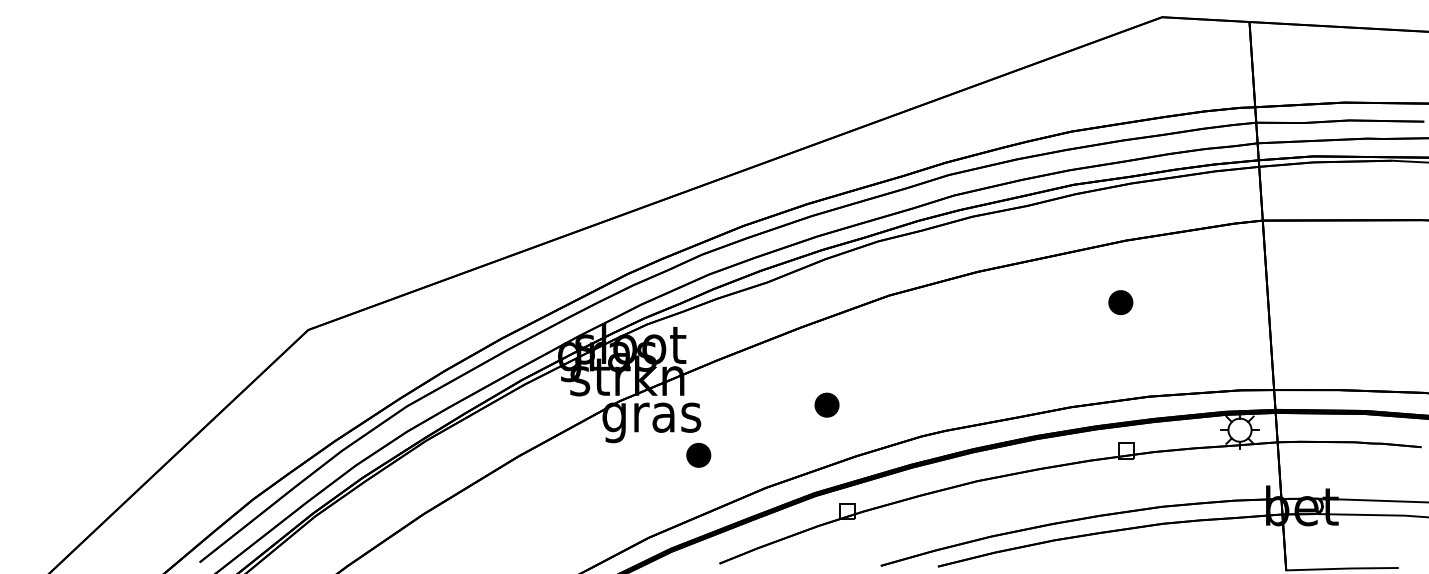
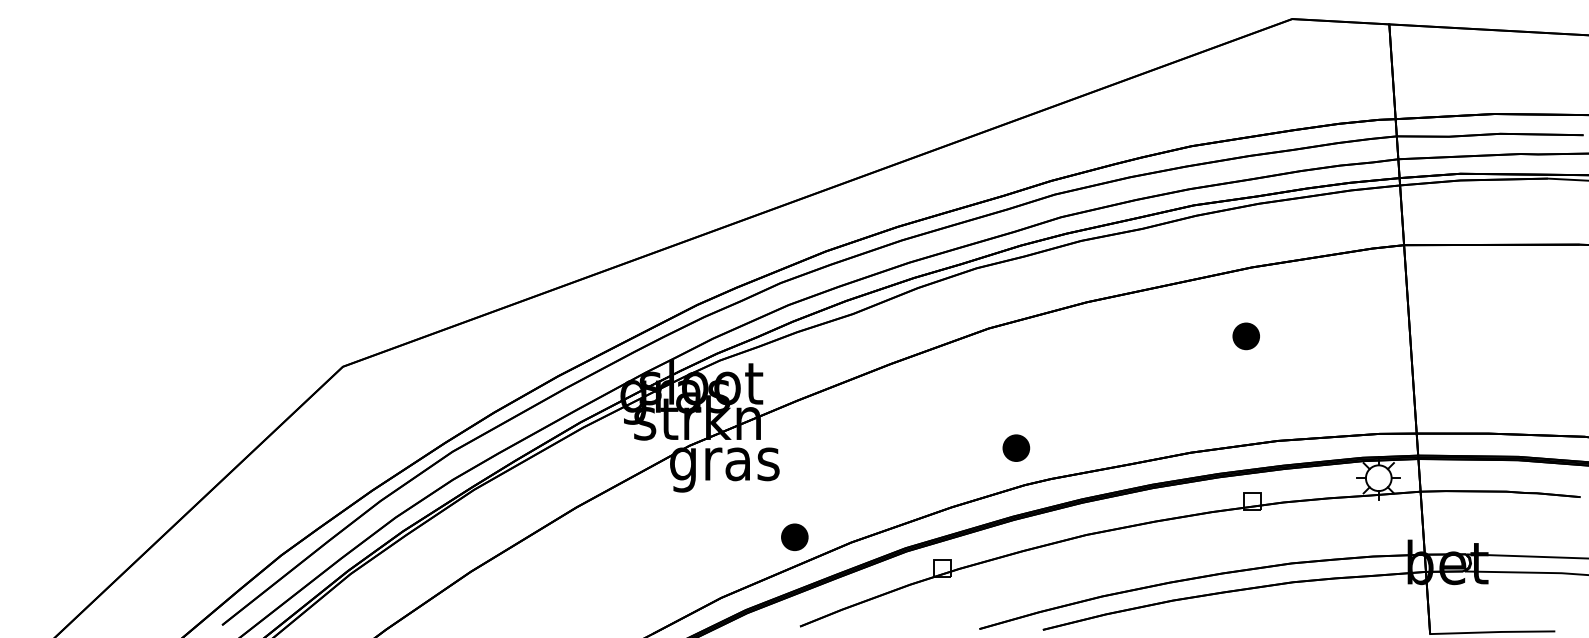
part: (826, 404) -> (1015, 447), moved
part: (698, 454) -> (794, 536), moved

